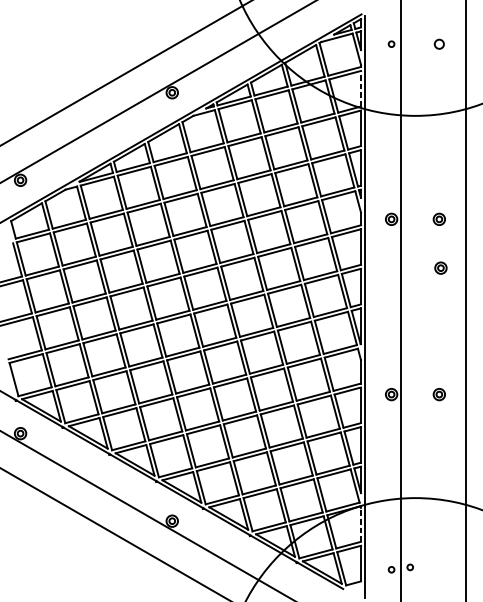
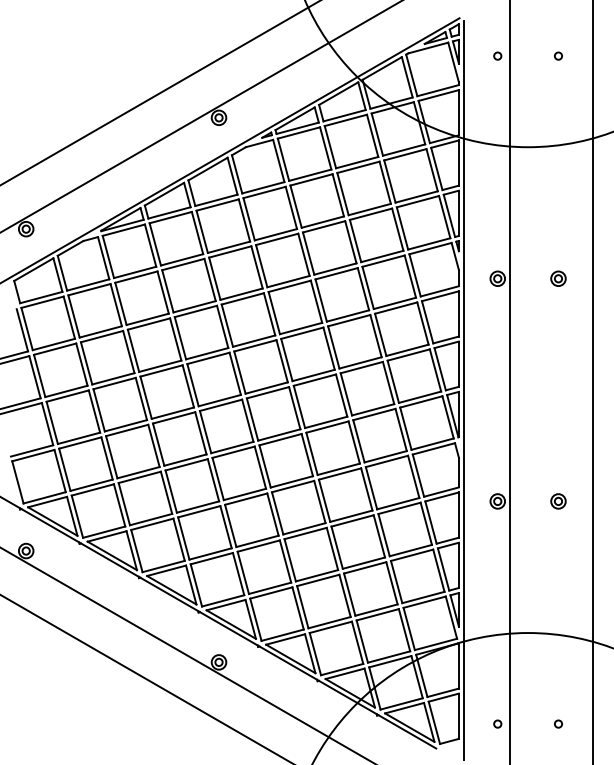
circle: (439, 43) -> (558, 55), size x0.62
line: (360, 88) -> (458, 112), dashed -> solid
part: (440, 267) -> (560, 340), removed
line: (360, 525) -> (458, 667), dashed -> solid
circle: (410, 566) -> (558, 723), moved

